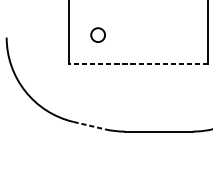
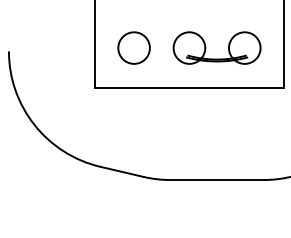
circle: (97, 34) -> (133, 47), size x1.67
part: (151, 34) -> (206, 47), added
line: (138, 63) -> (189, 87), dashed -> solid
line: (89, 125) -> (122, 171), dashed -> solid

